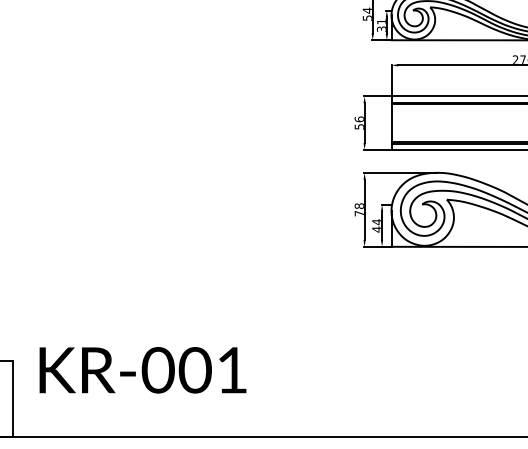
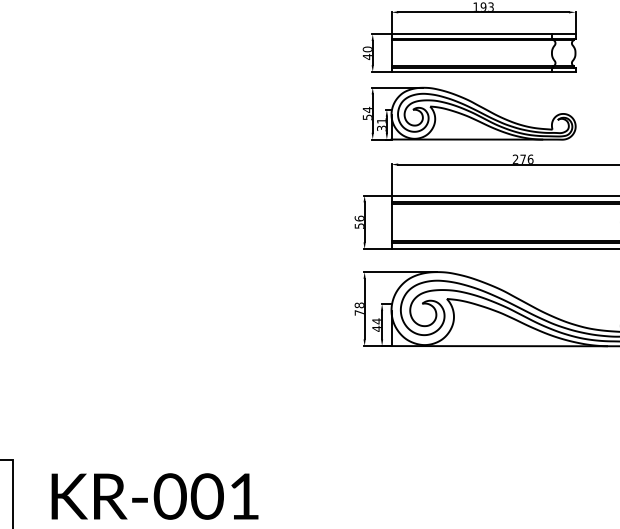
text: (142, 370) -> (154, 496), moved

